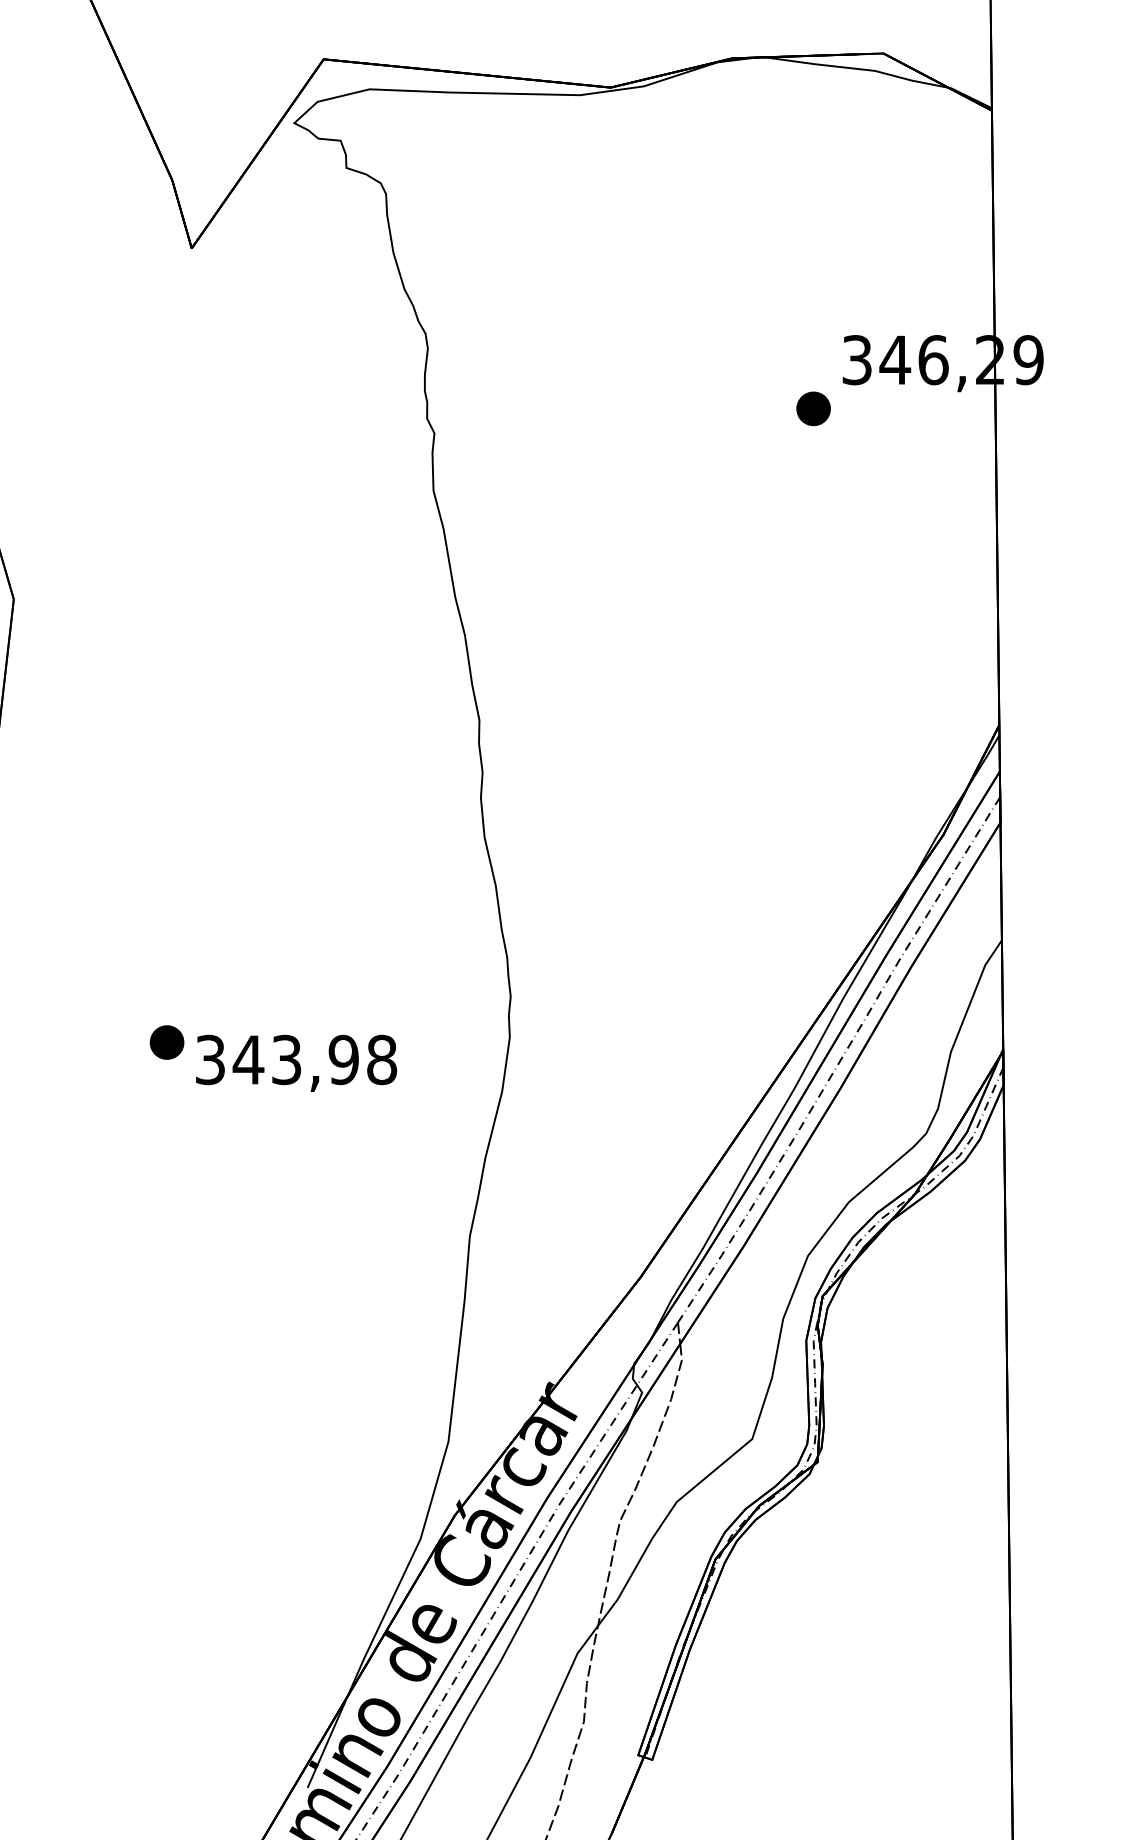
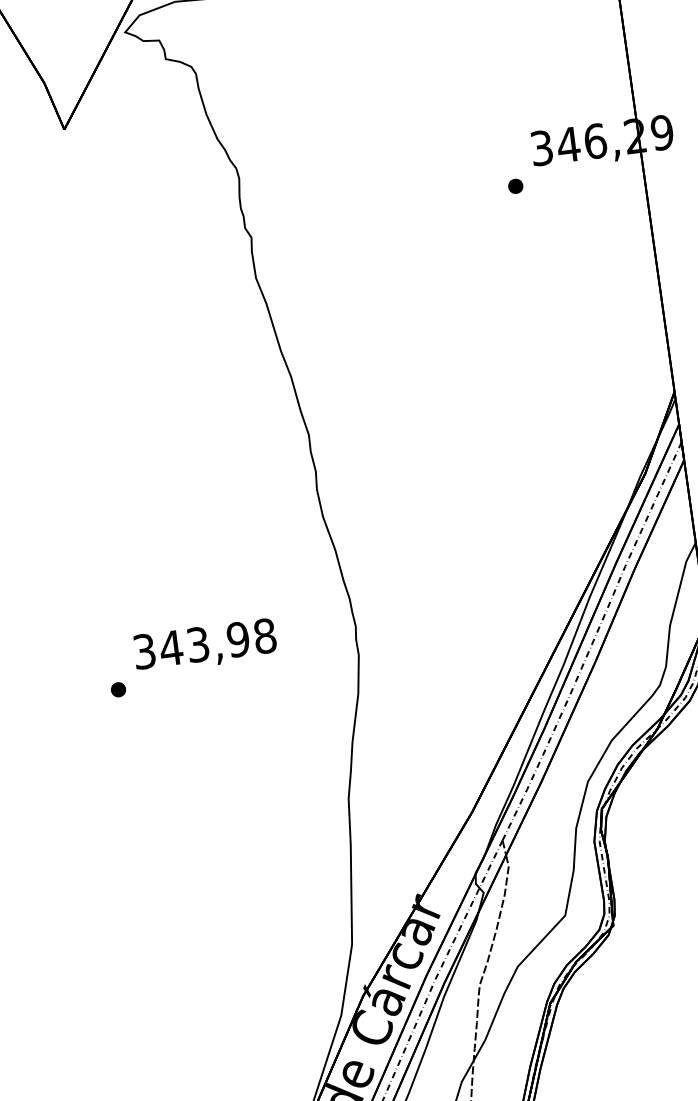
part: (813, 408) -> (515, 186), size x0.62
part: (166, 1042) -> (118, 689), size x0.62
text: (296, 1062) -> (205, 645), moved

